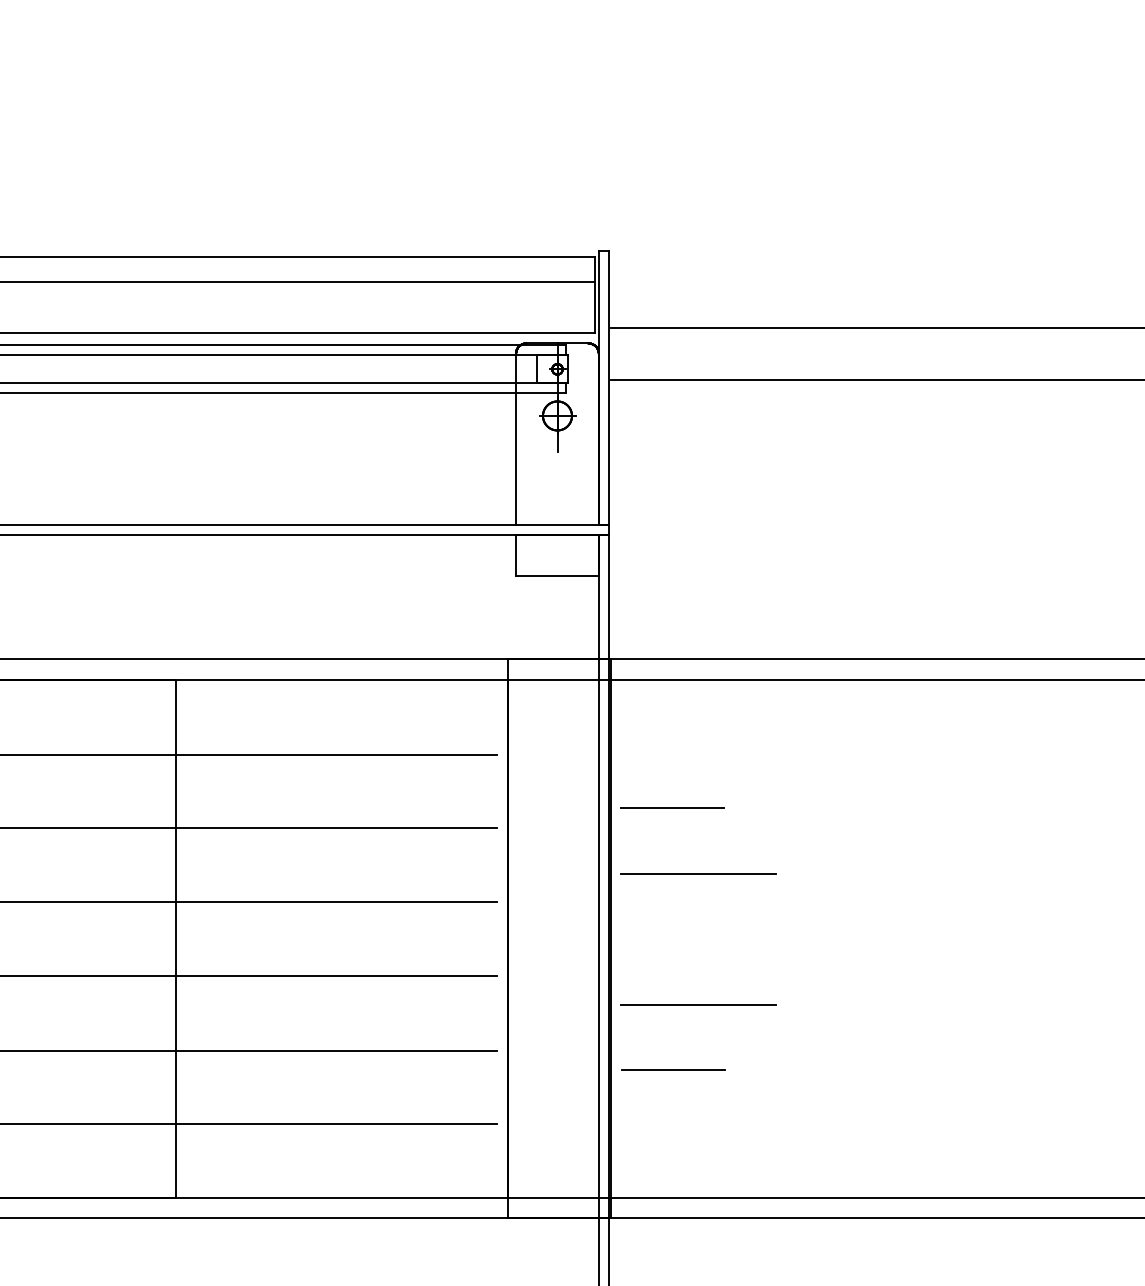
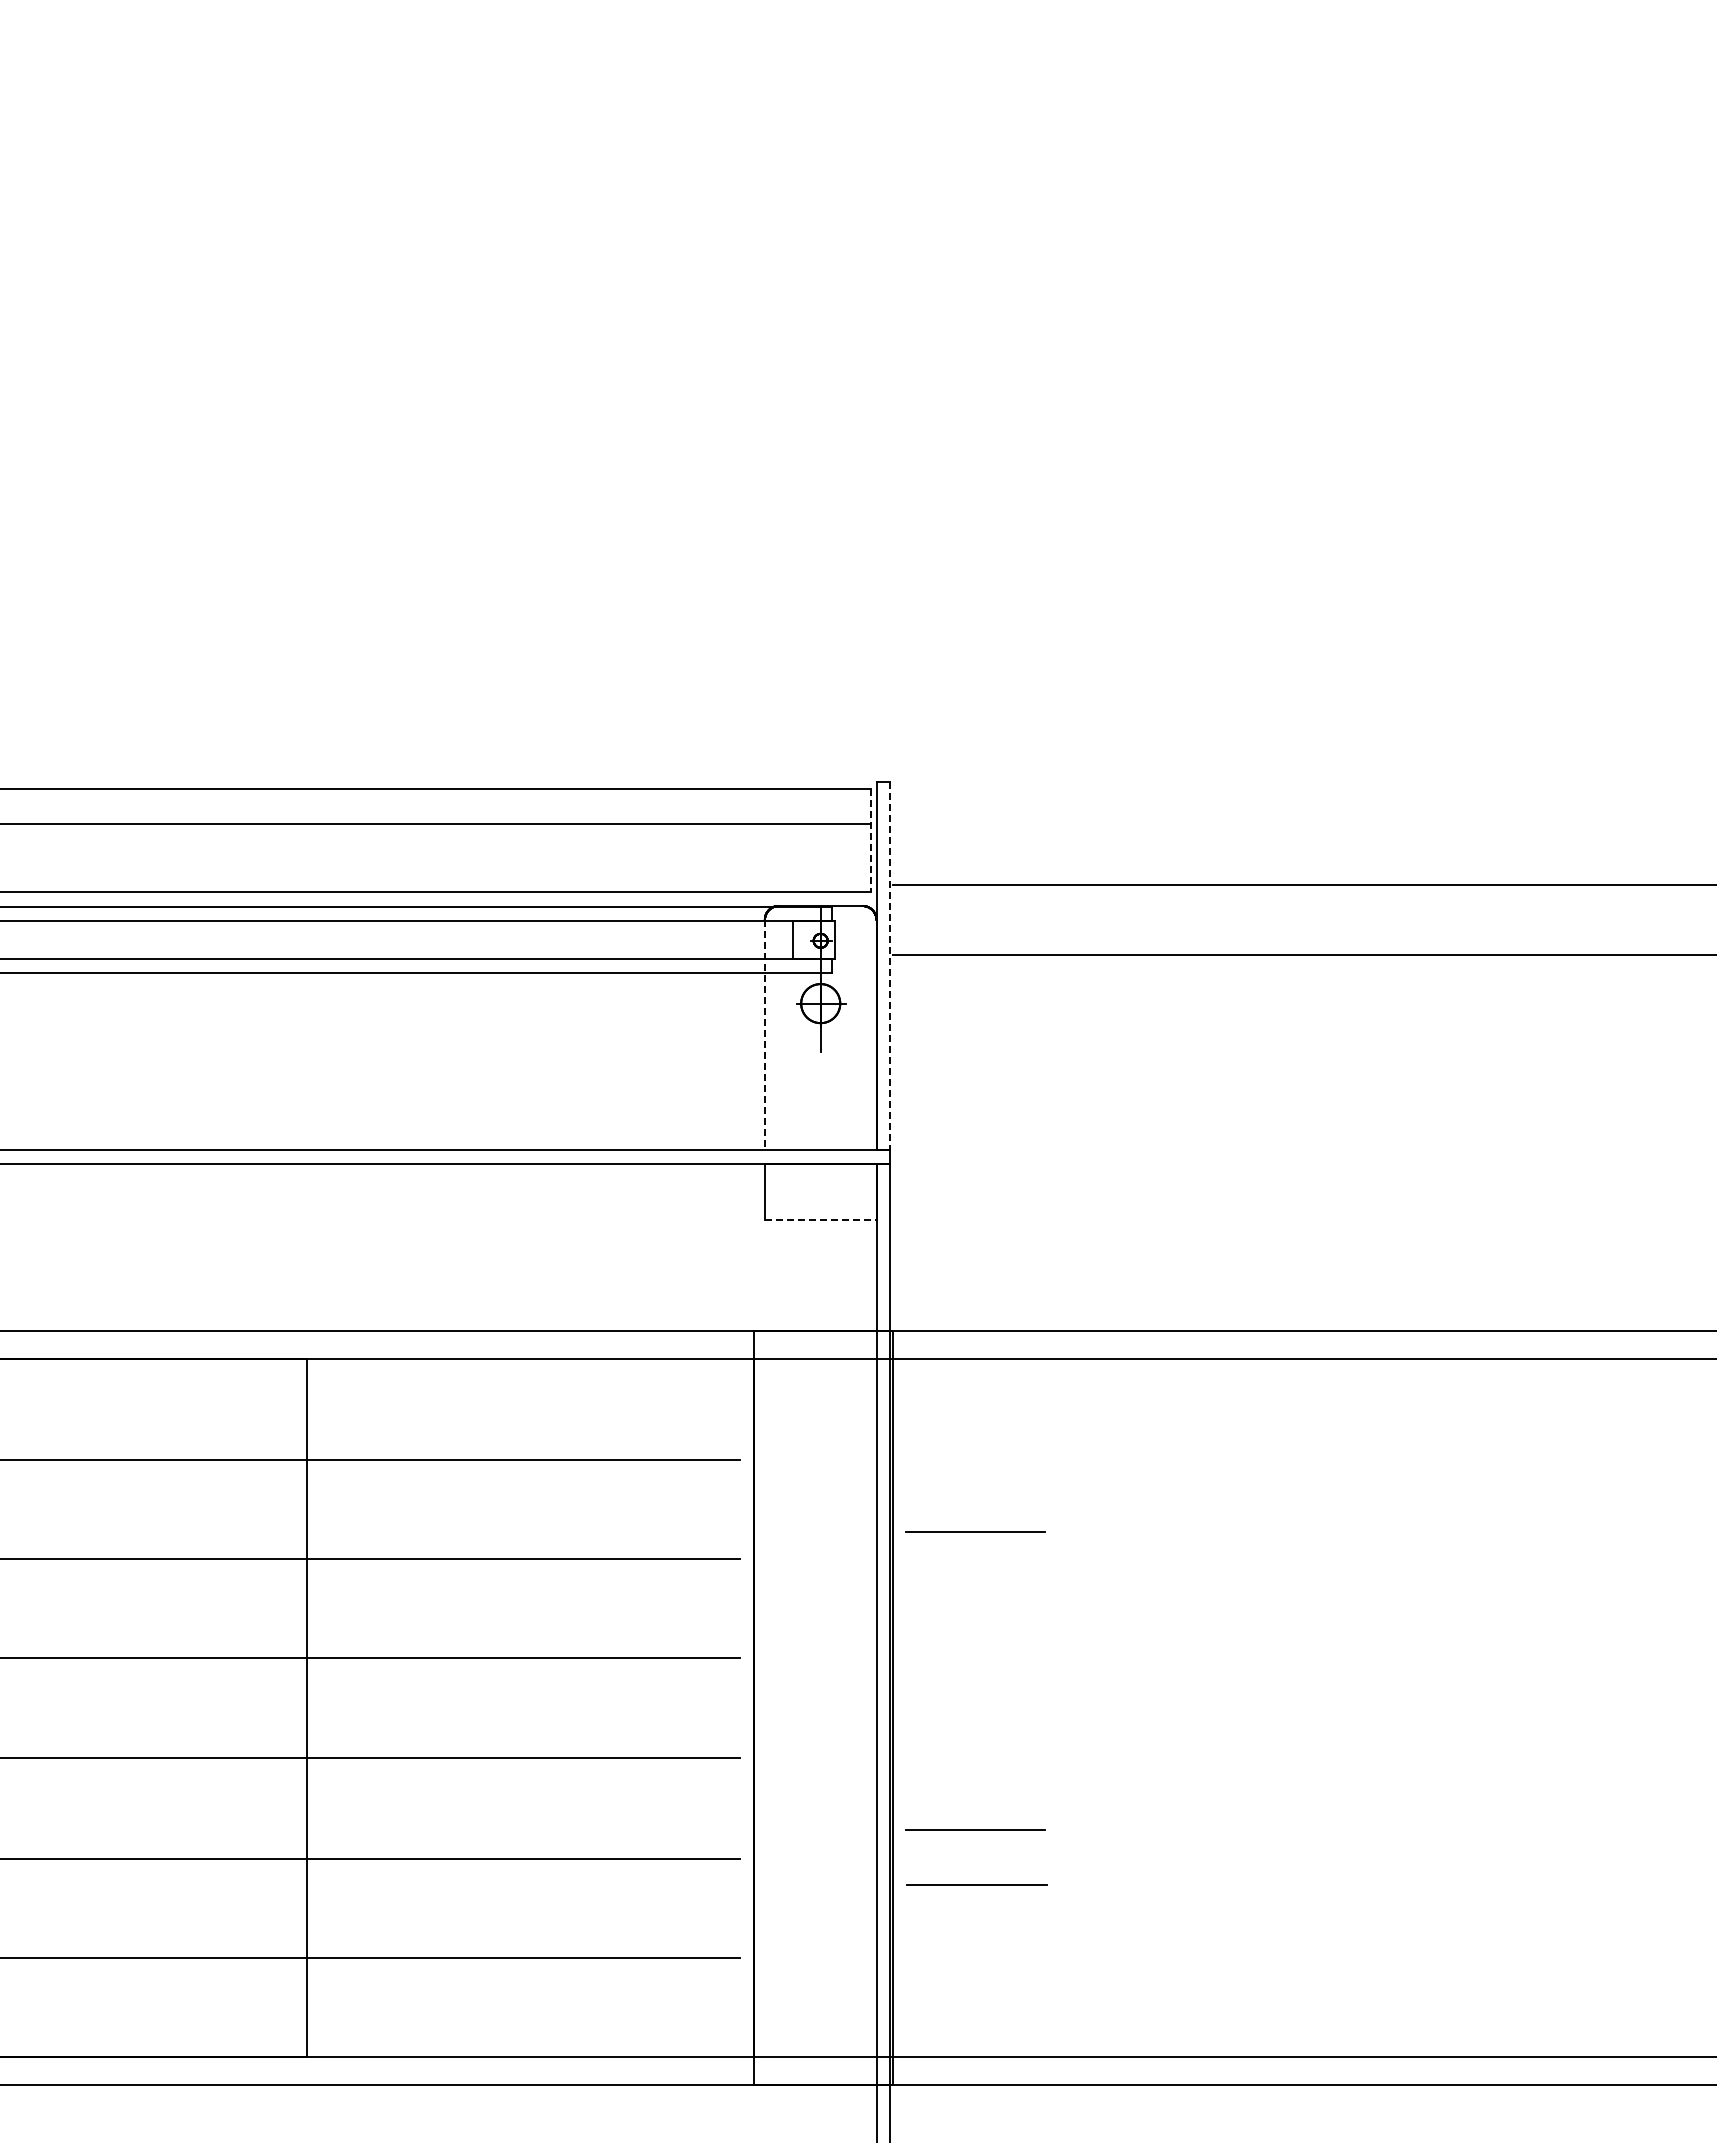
line: (594, 294) -> (870, 840), solid -> dashed
line: (609, 388) -> (890, 966), solid -> dashed
line: (515, 439) -> (764, 1035), solid -> dashed
line: (557, 576) -> (820, 1219), solid -> dashed
line: (697, 873) -> (1009, 1620), removed
line: (698, 1004) -> (1010, 1796), removed
line: (672, 1029) -> (975, 1829), added

